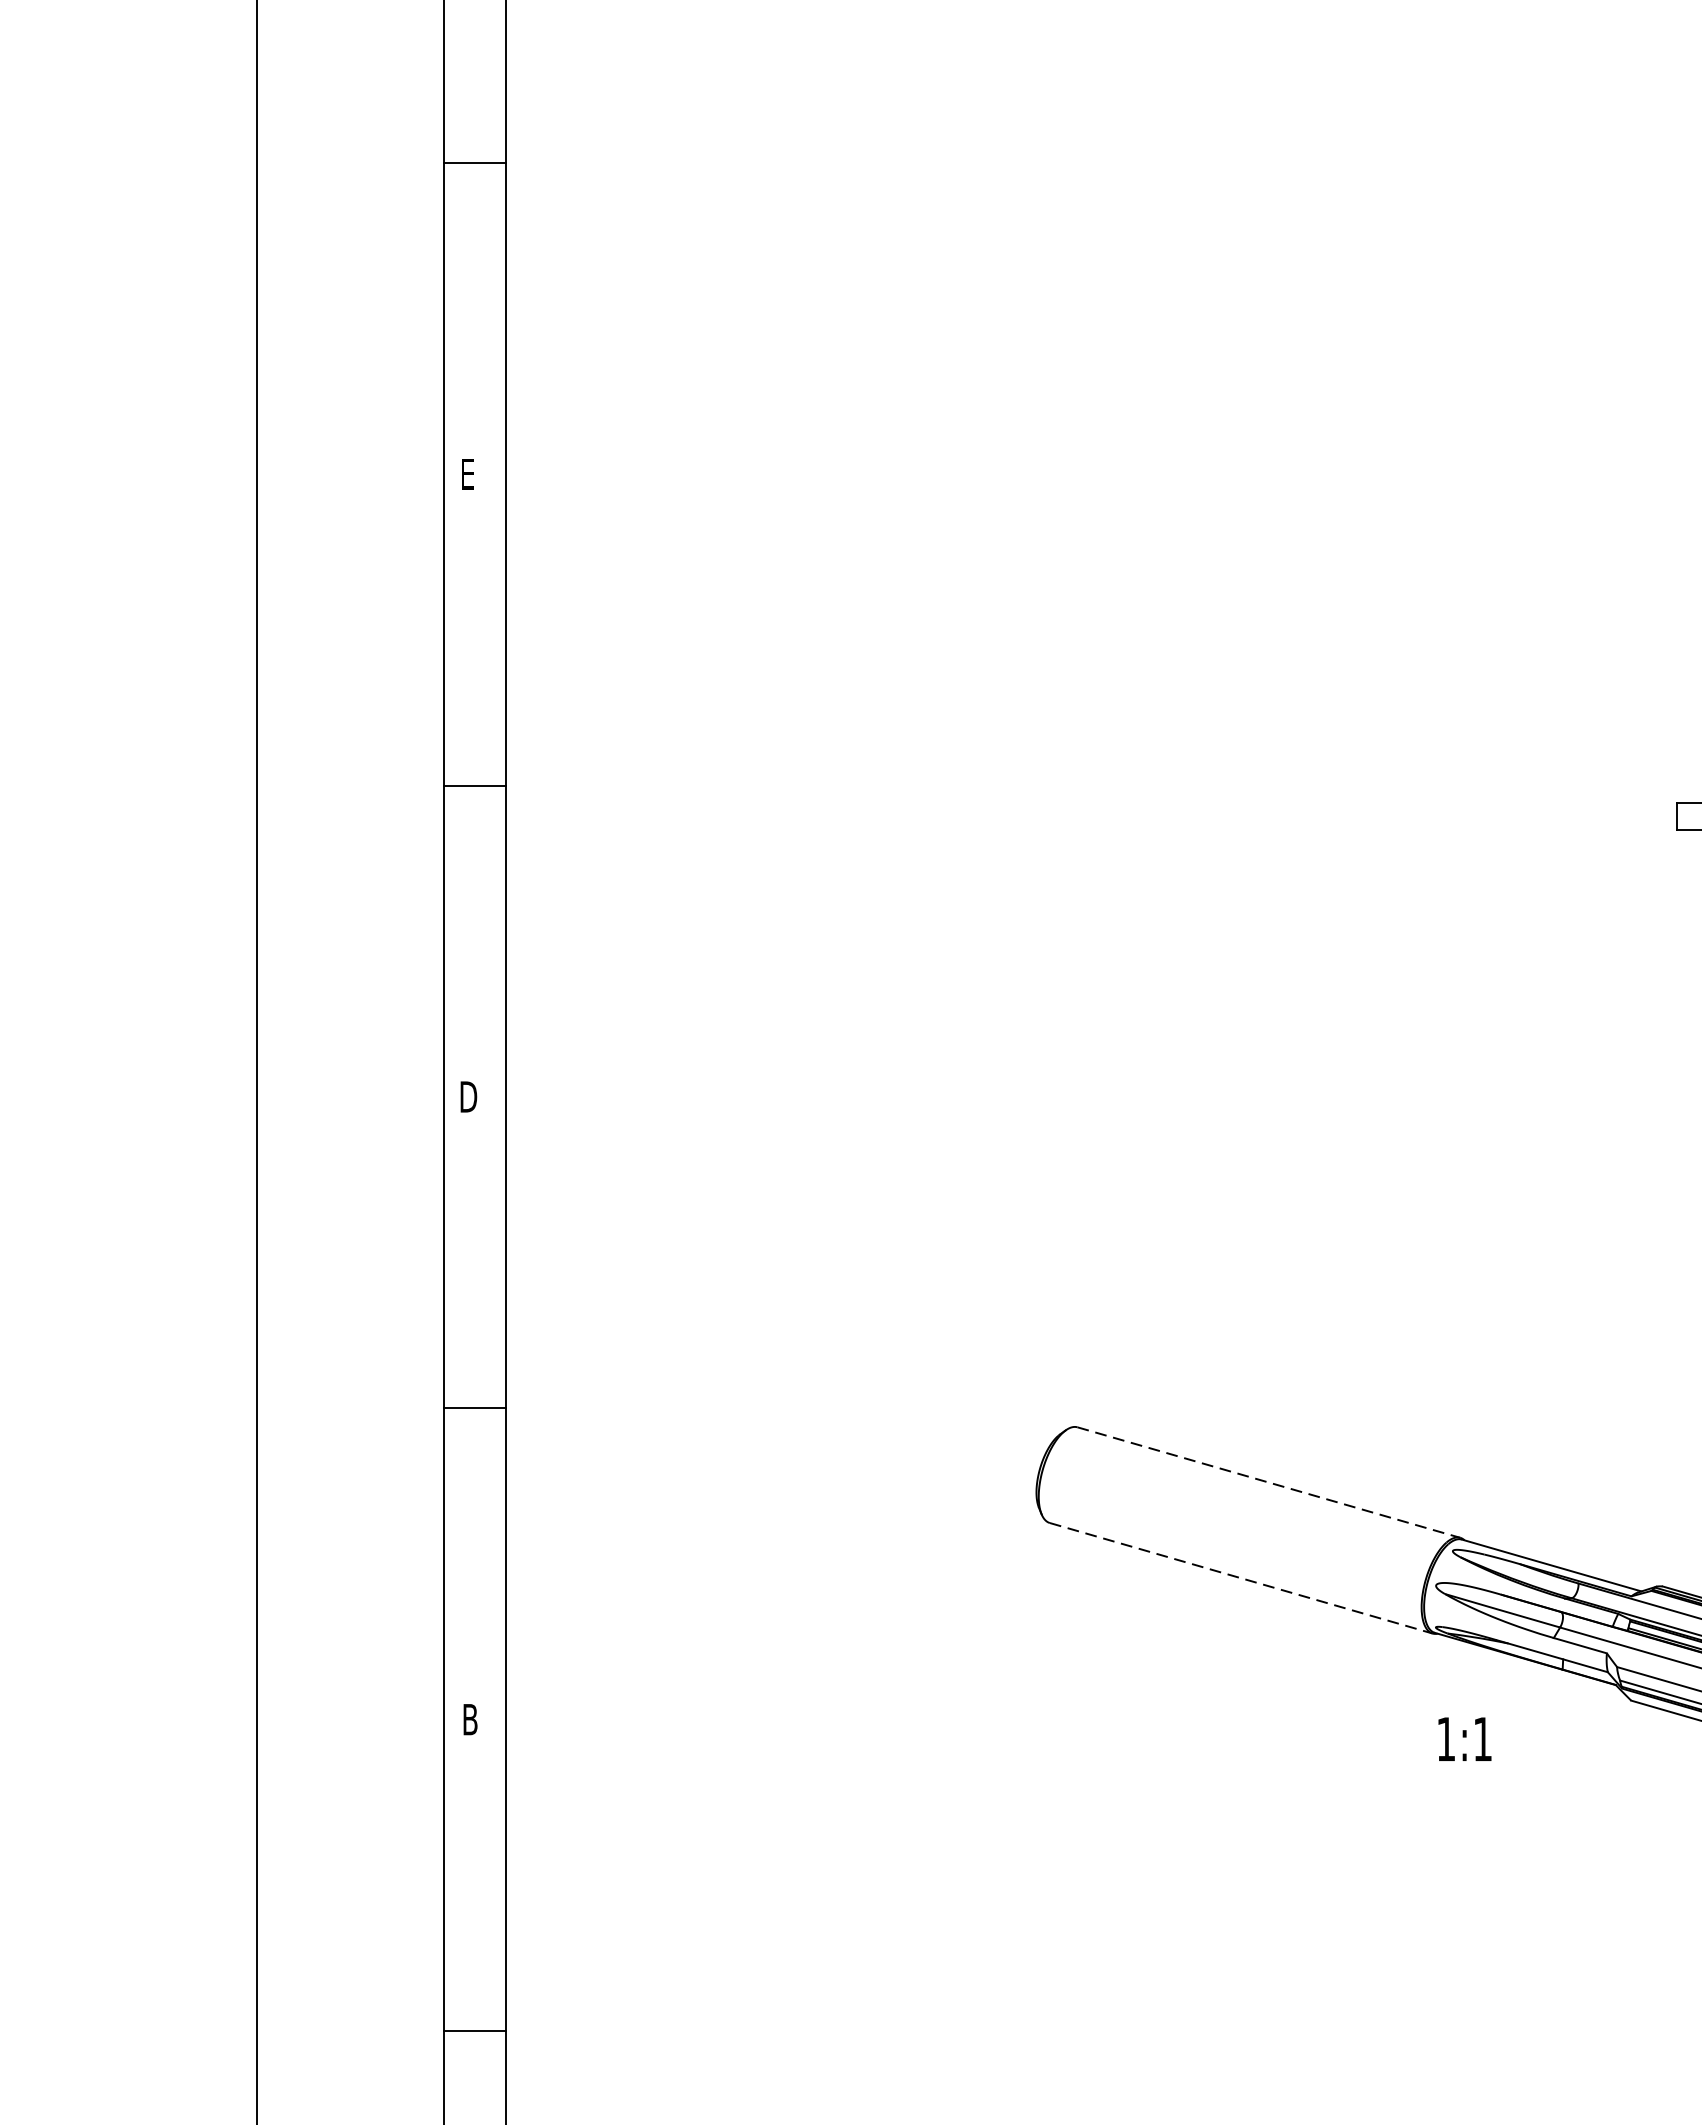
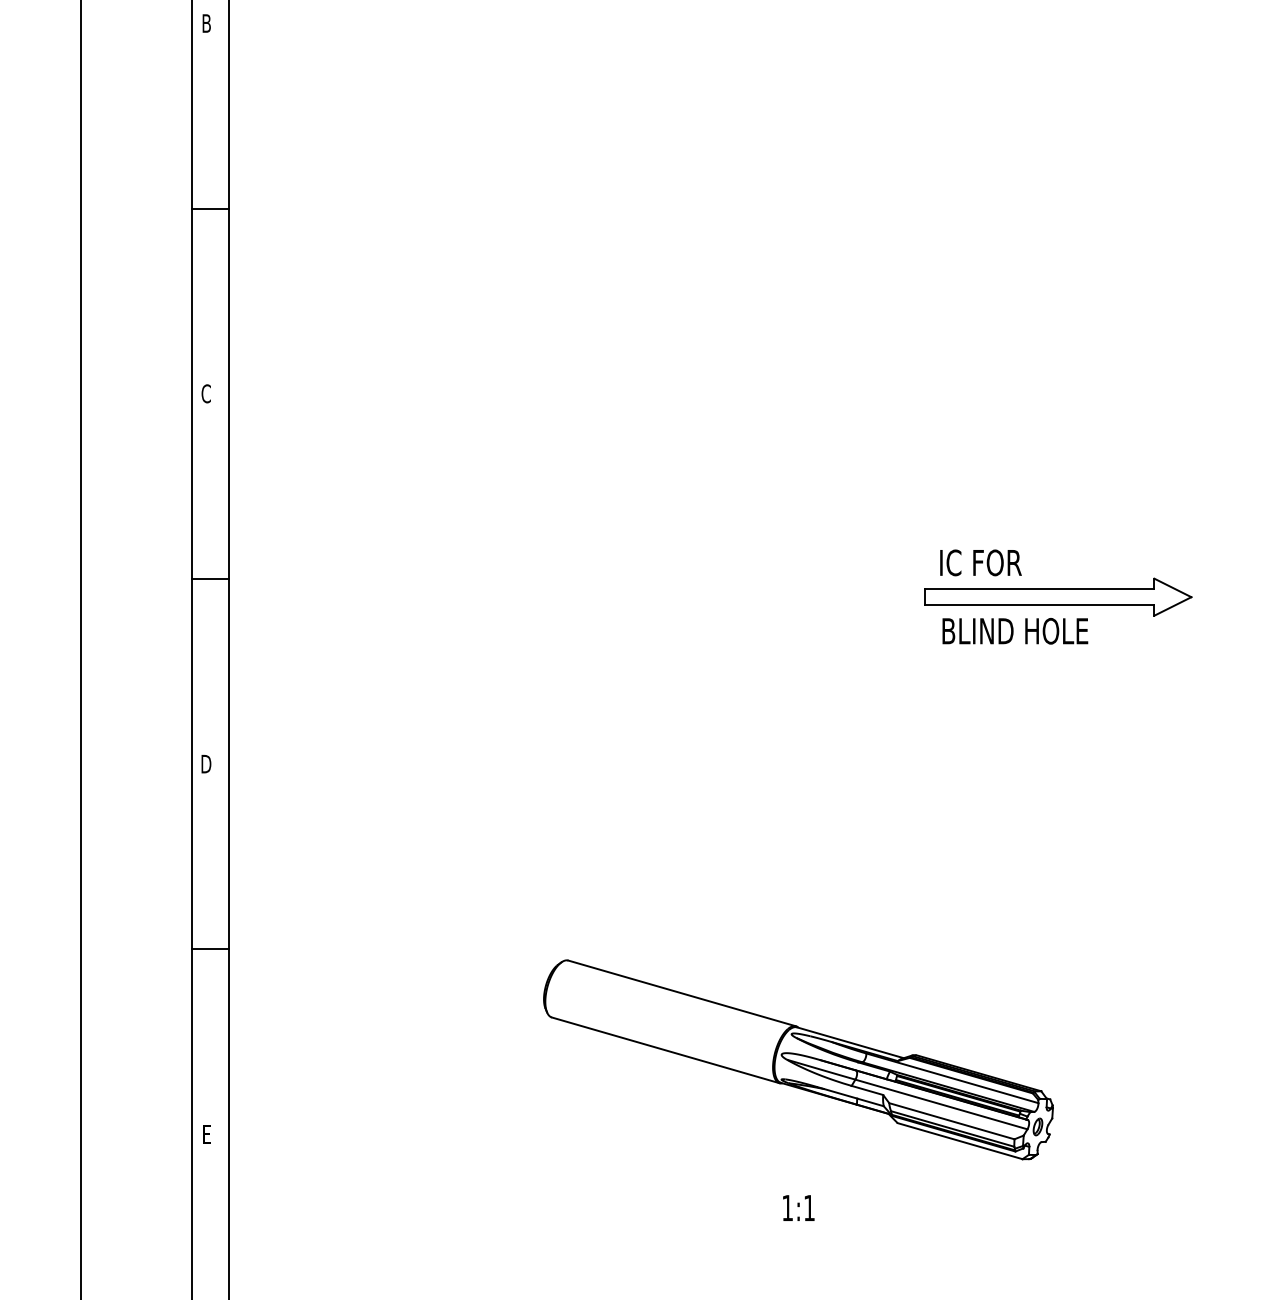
text: (467, 473) -> (205, 393), E -> C
line: (1269, 1482) -> (682, 993), dashed -> solid
line: (1242, 1578) -> (666, 1050), dashed -> solid
text: (470, 1719) -> (207, 1134), B -> E
text: (1464, 1738) -> (798, 1207), moved

